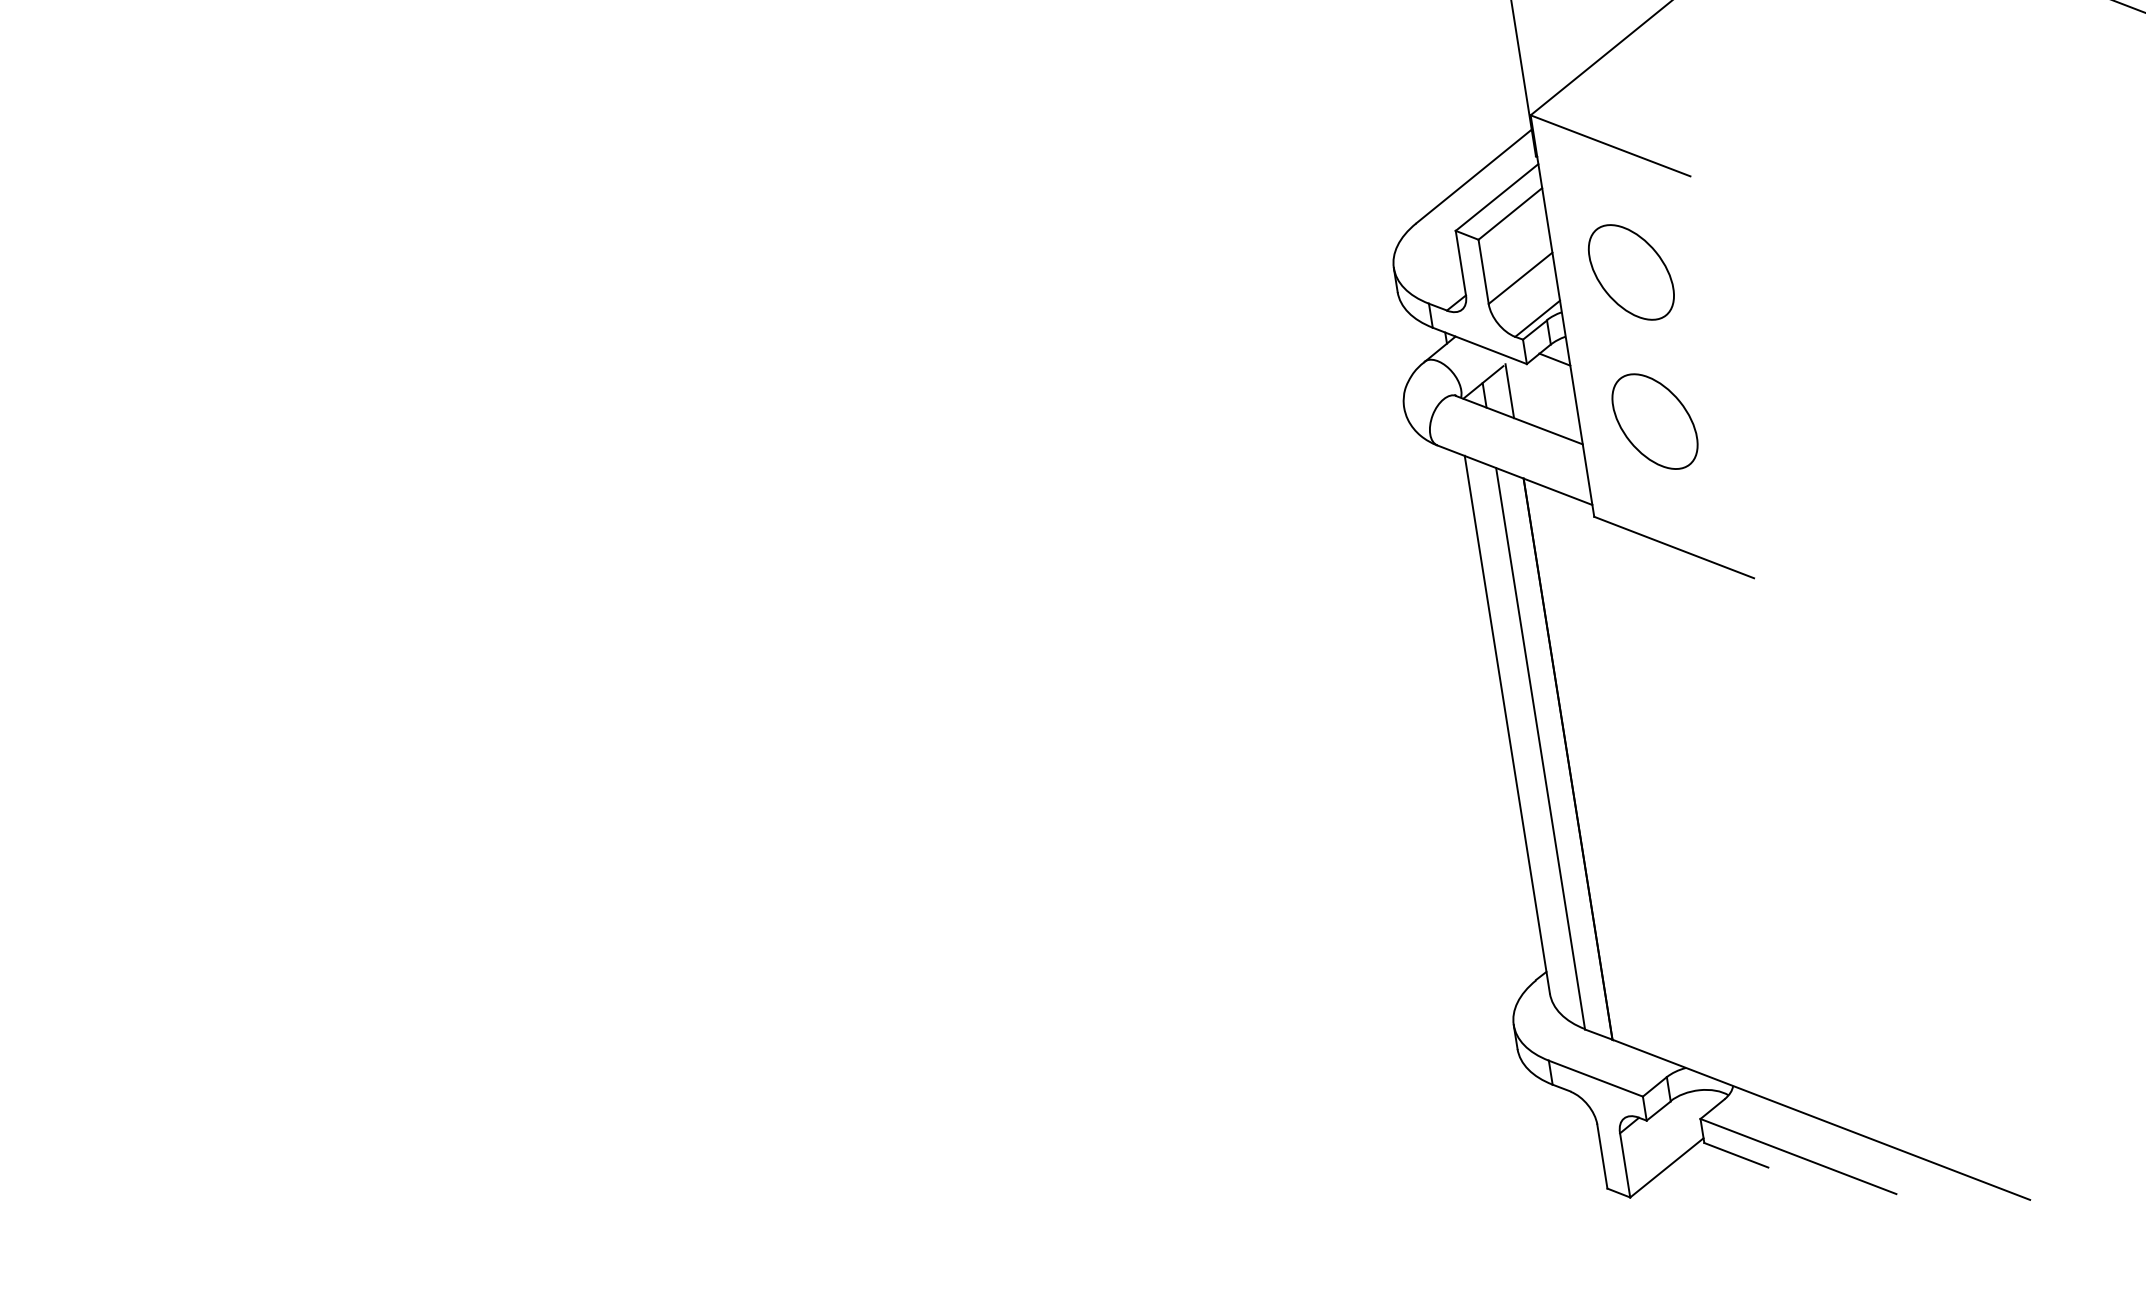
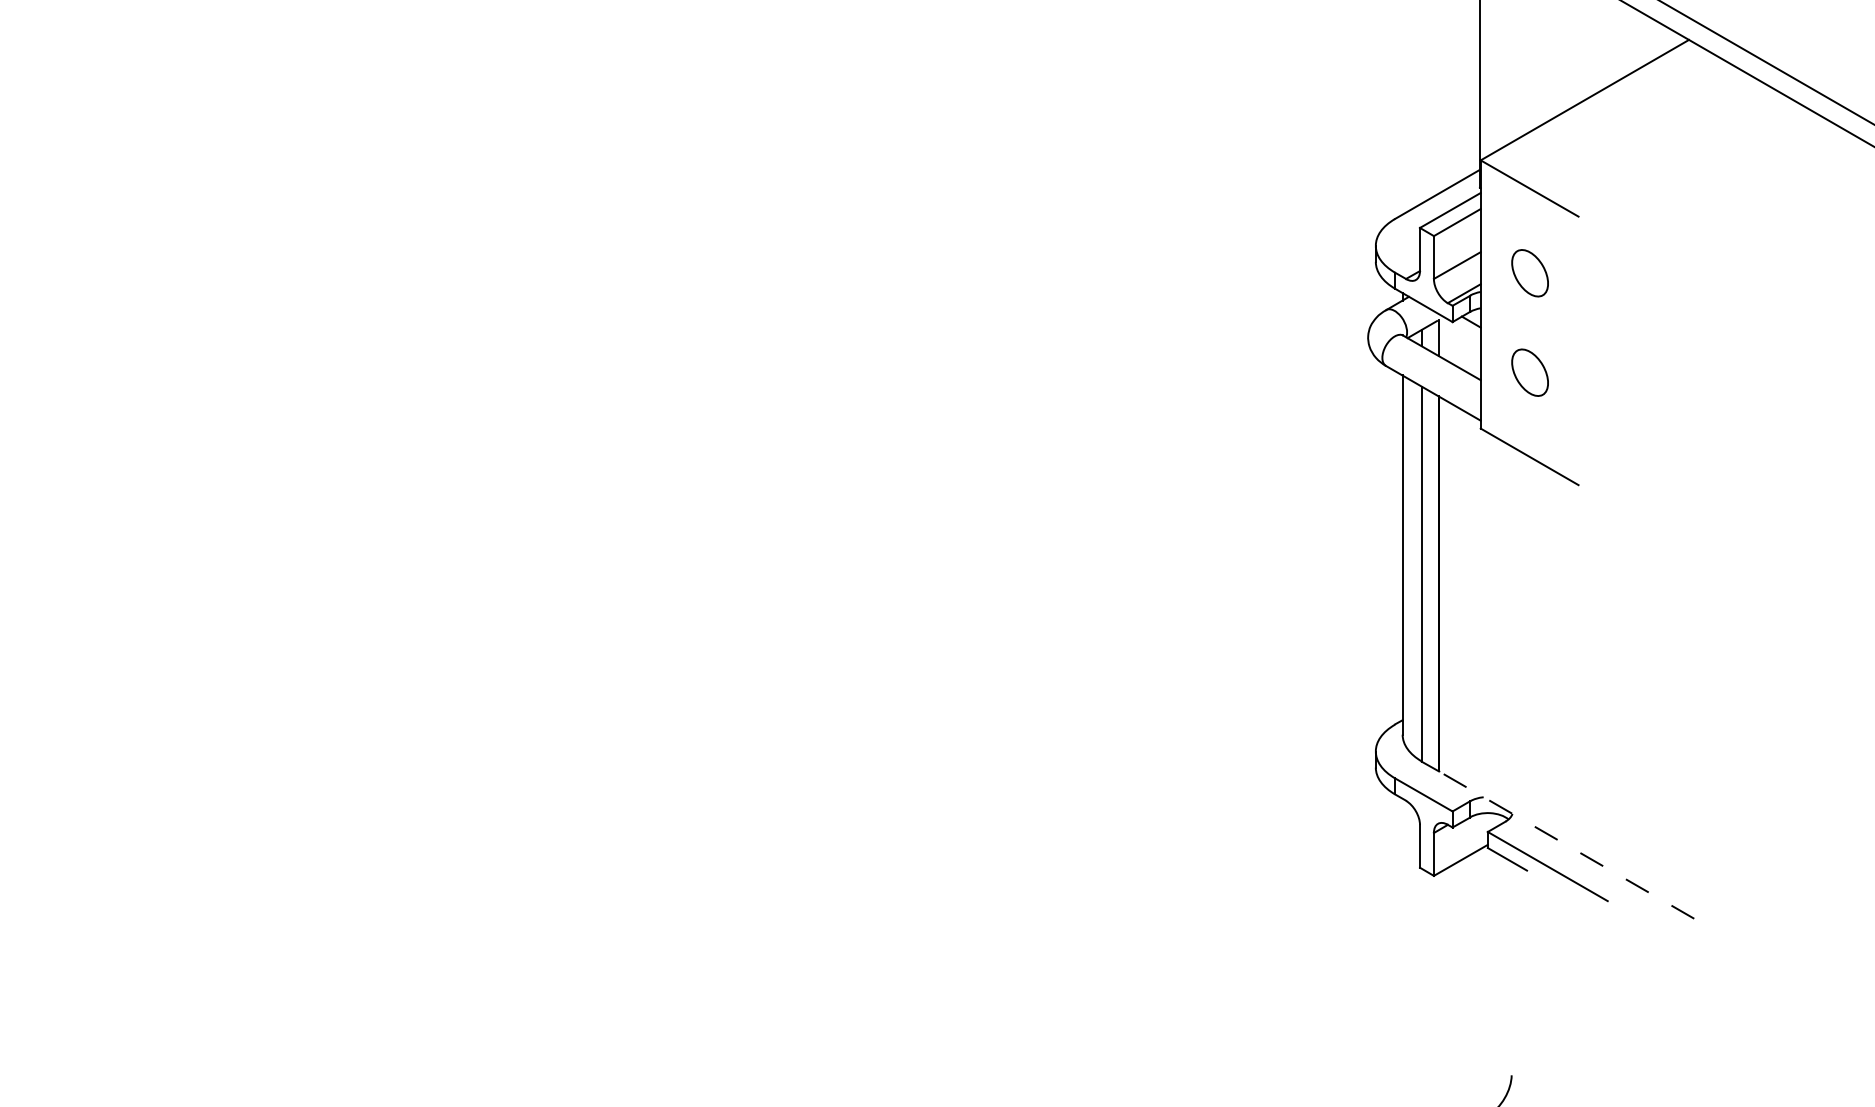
part: (1630, 273) -> (1529, 273), size x0.7
part: (1653, 421) -> (1529, 372), size x0.7
line: (1821, 1119) -> (1566, 844), solid -> dashed

